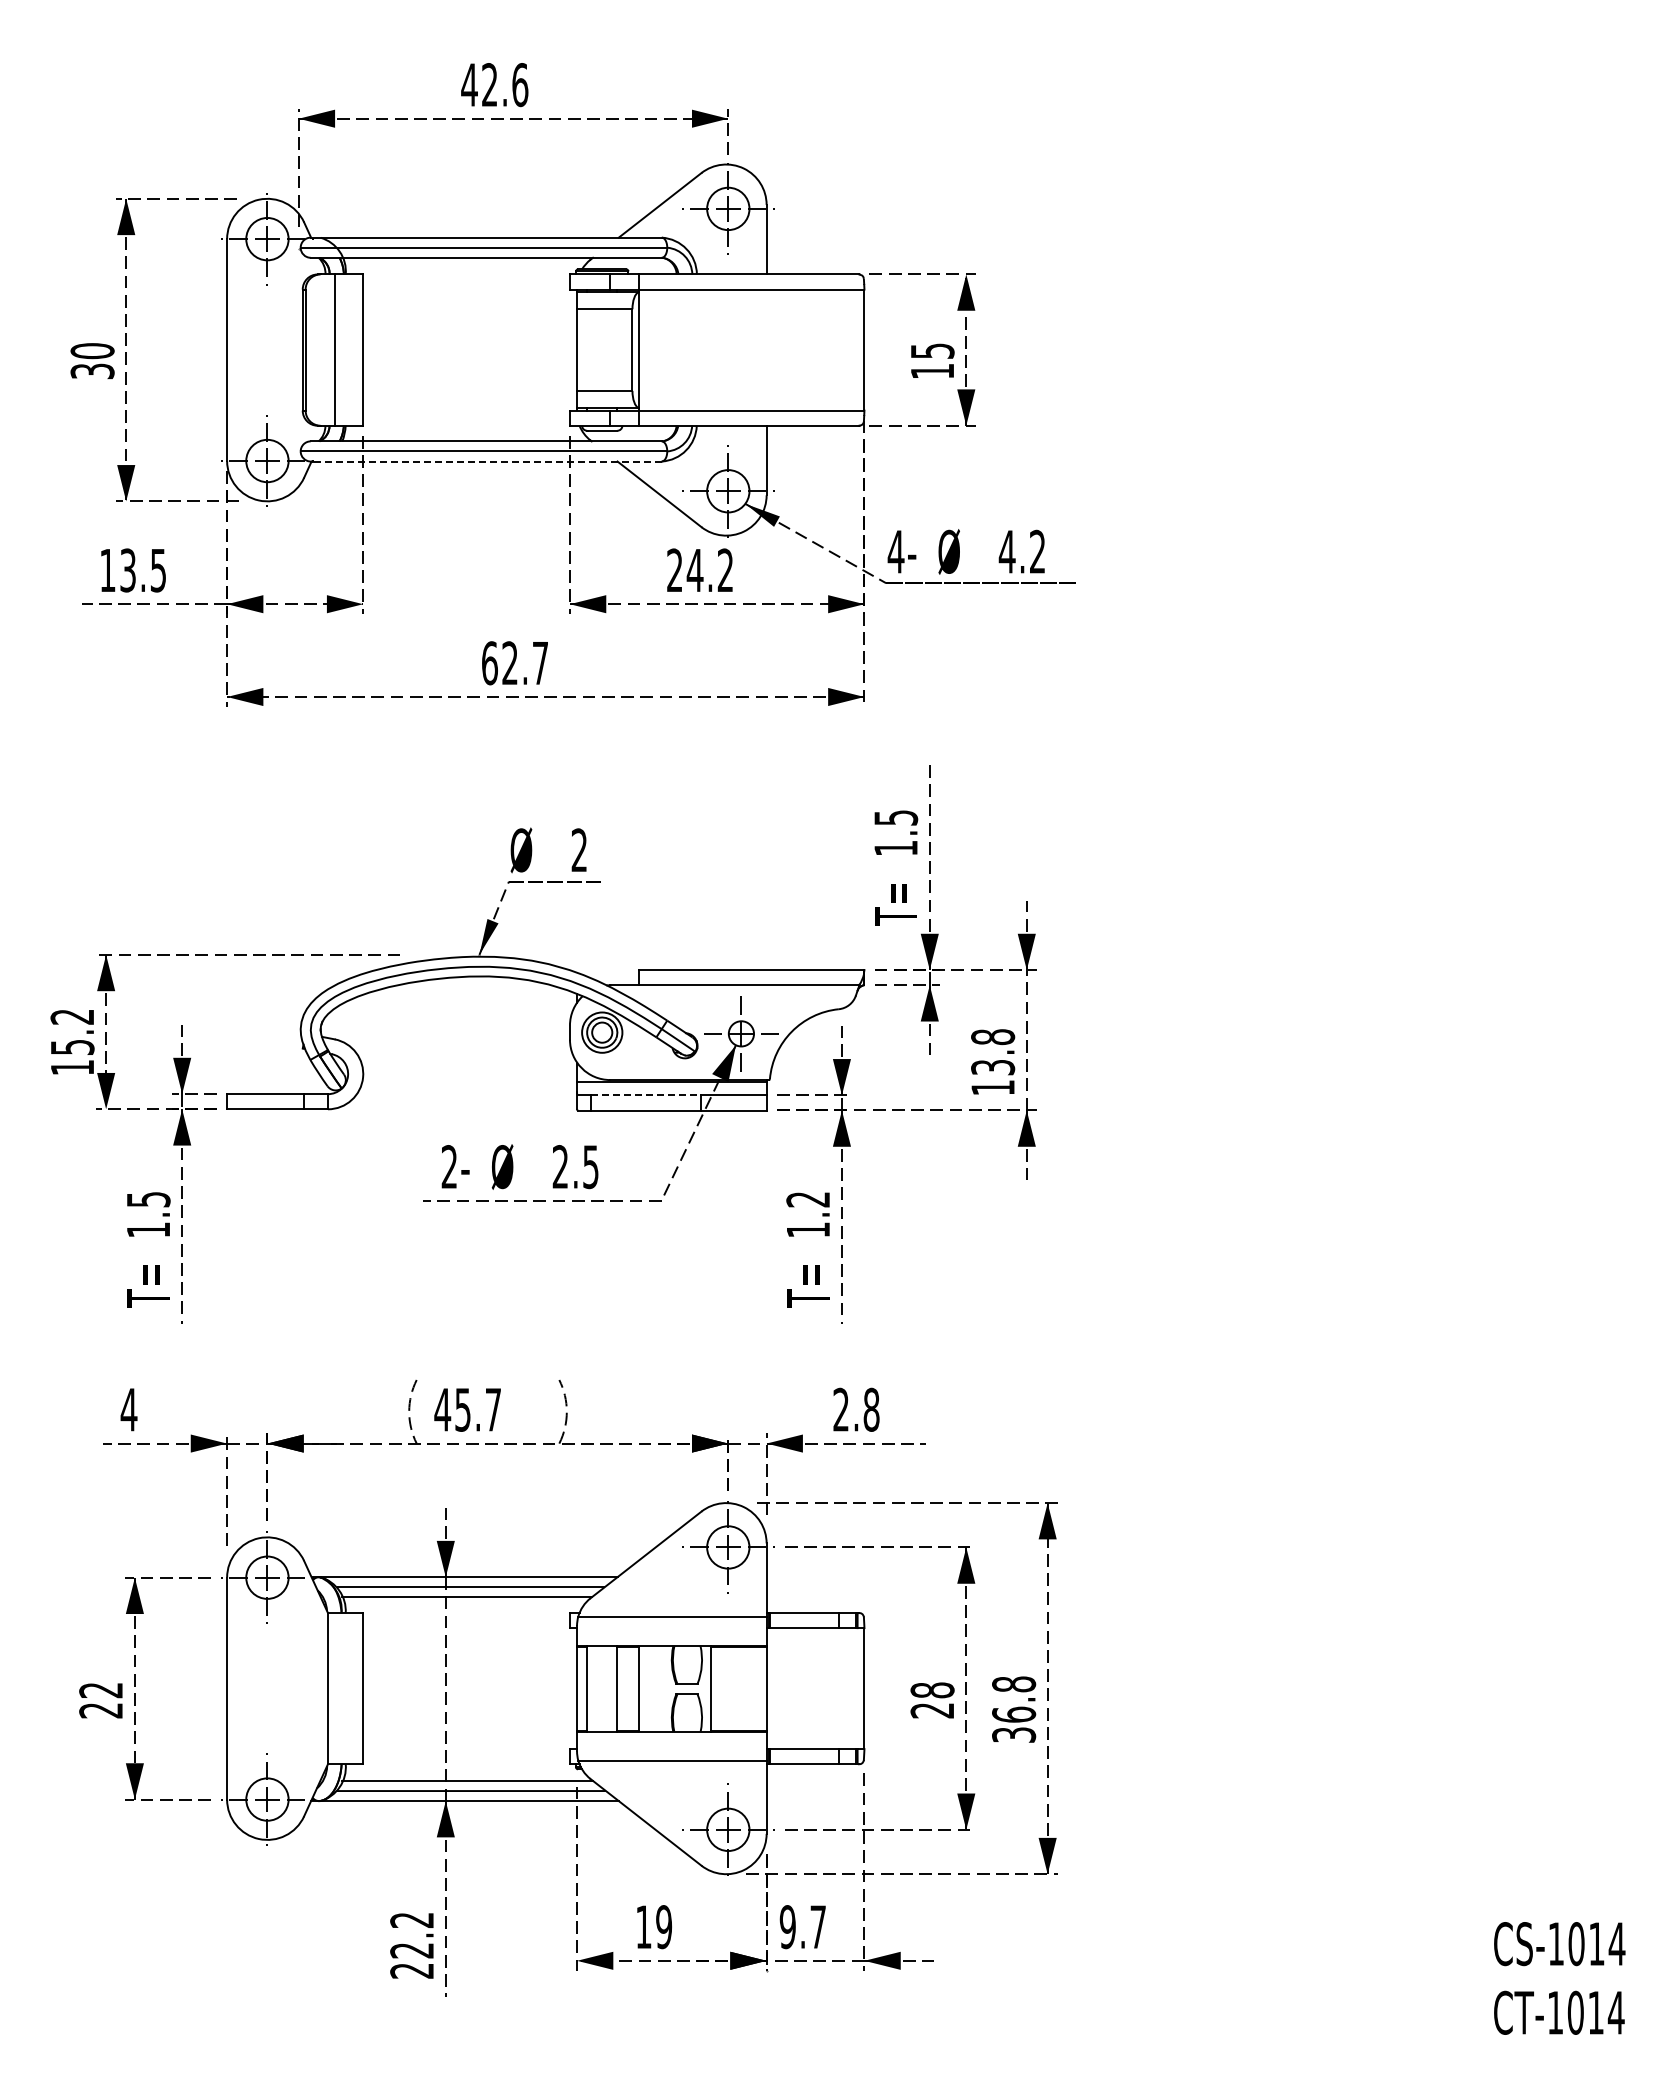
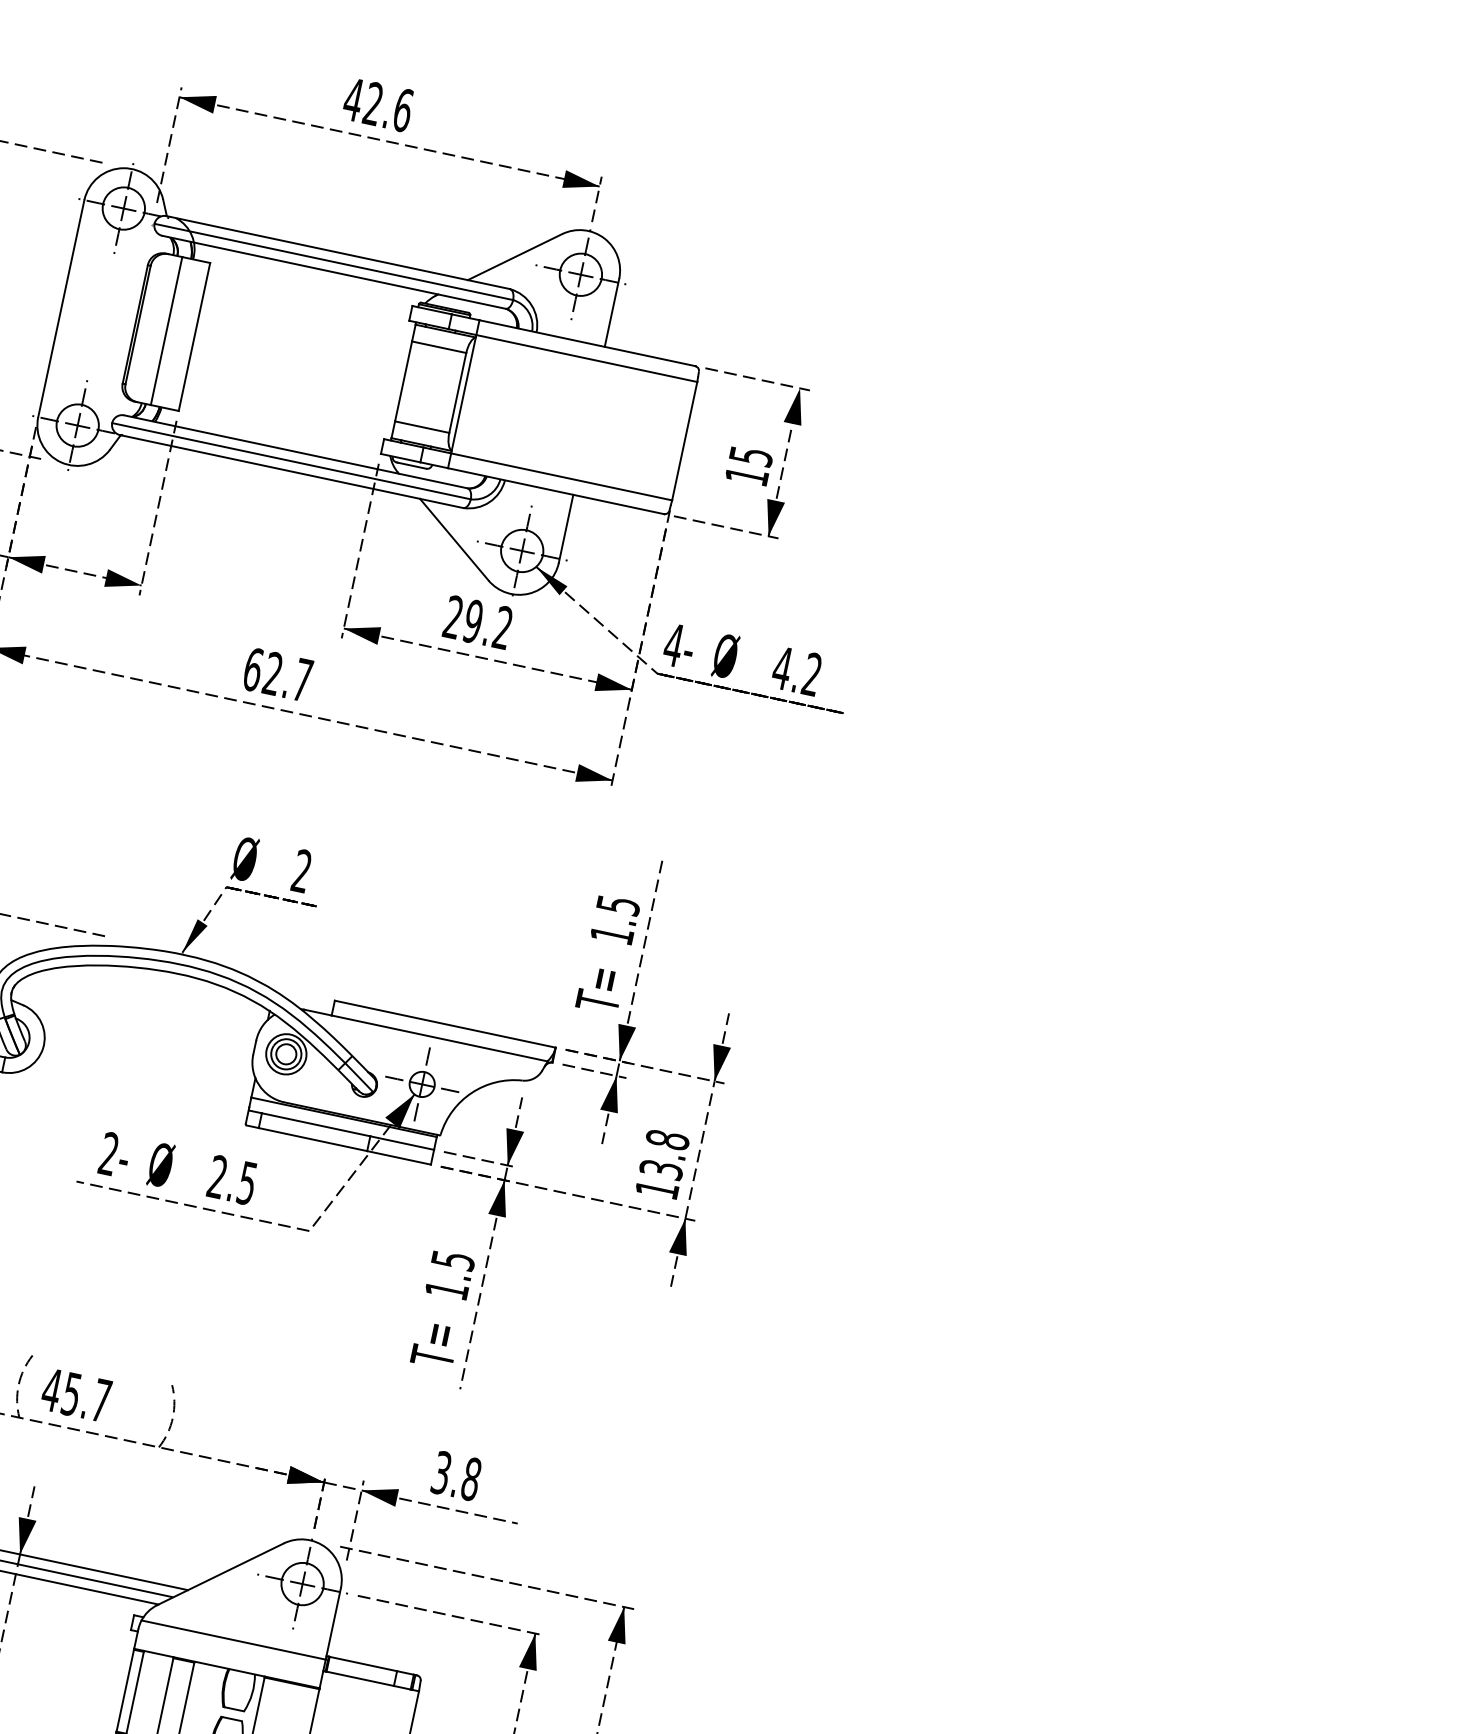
line: (485, 461) -> (290, 471), dashed -> solid
text: (694, 570) -> (472, 621), 24.2 -> 29.2
line: (646, 1095) -> (316, 1124), dashed -> solid
text: (808, 1199) -> (453, 1260), 1.2 -> 1.5
text: (840, 1409) -> (441, 1472), 2.8 -> 3.8

